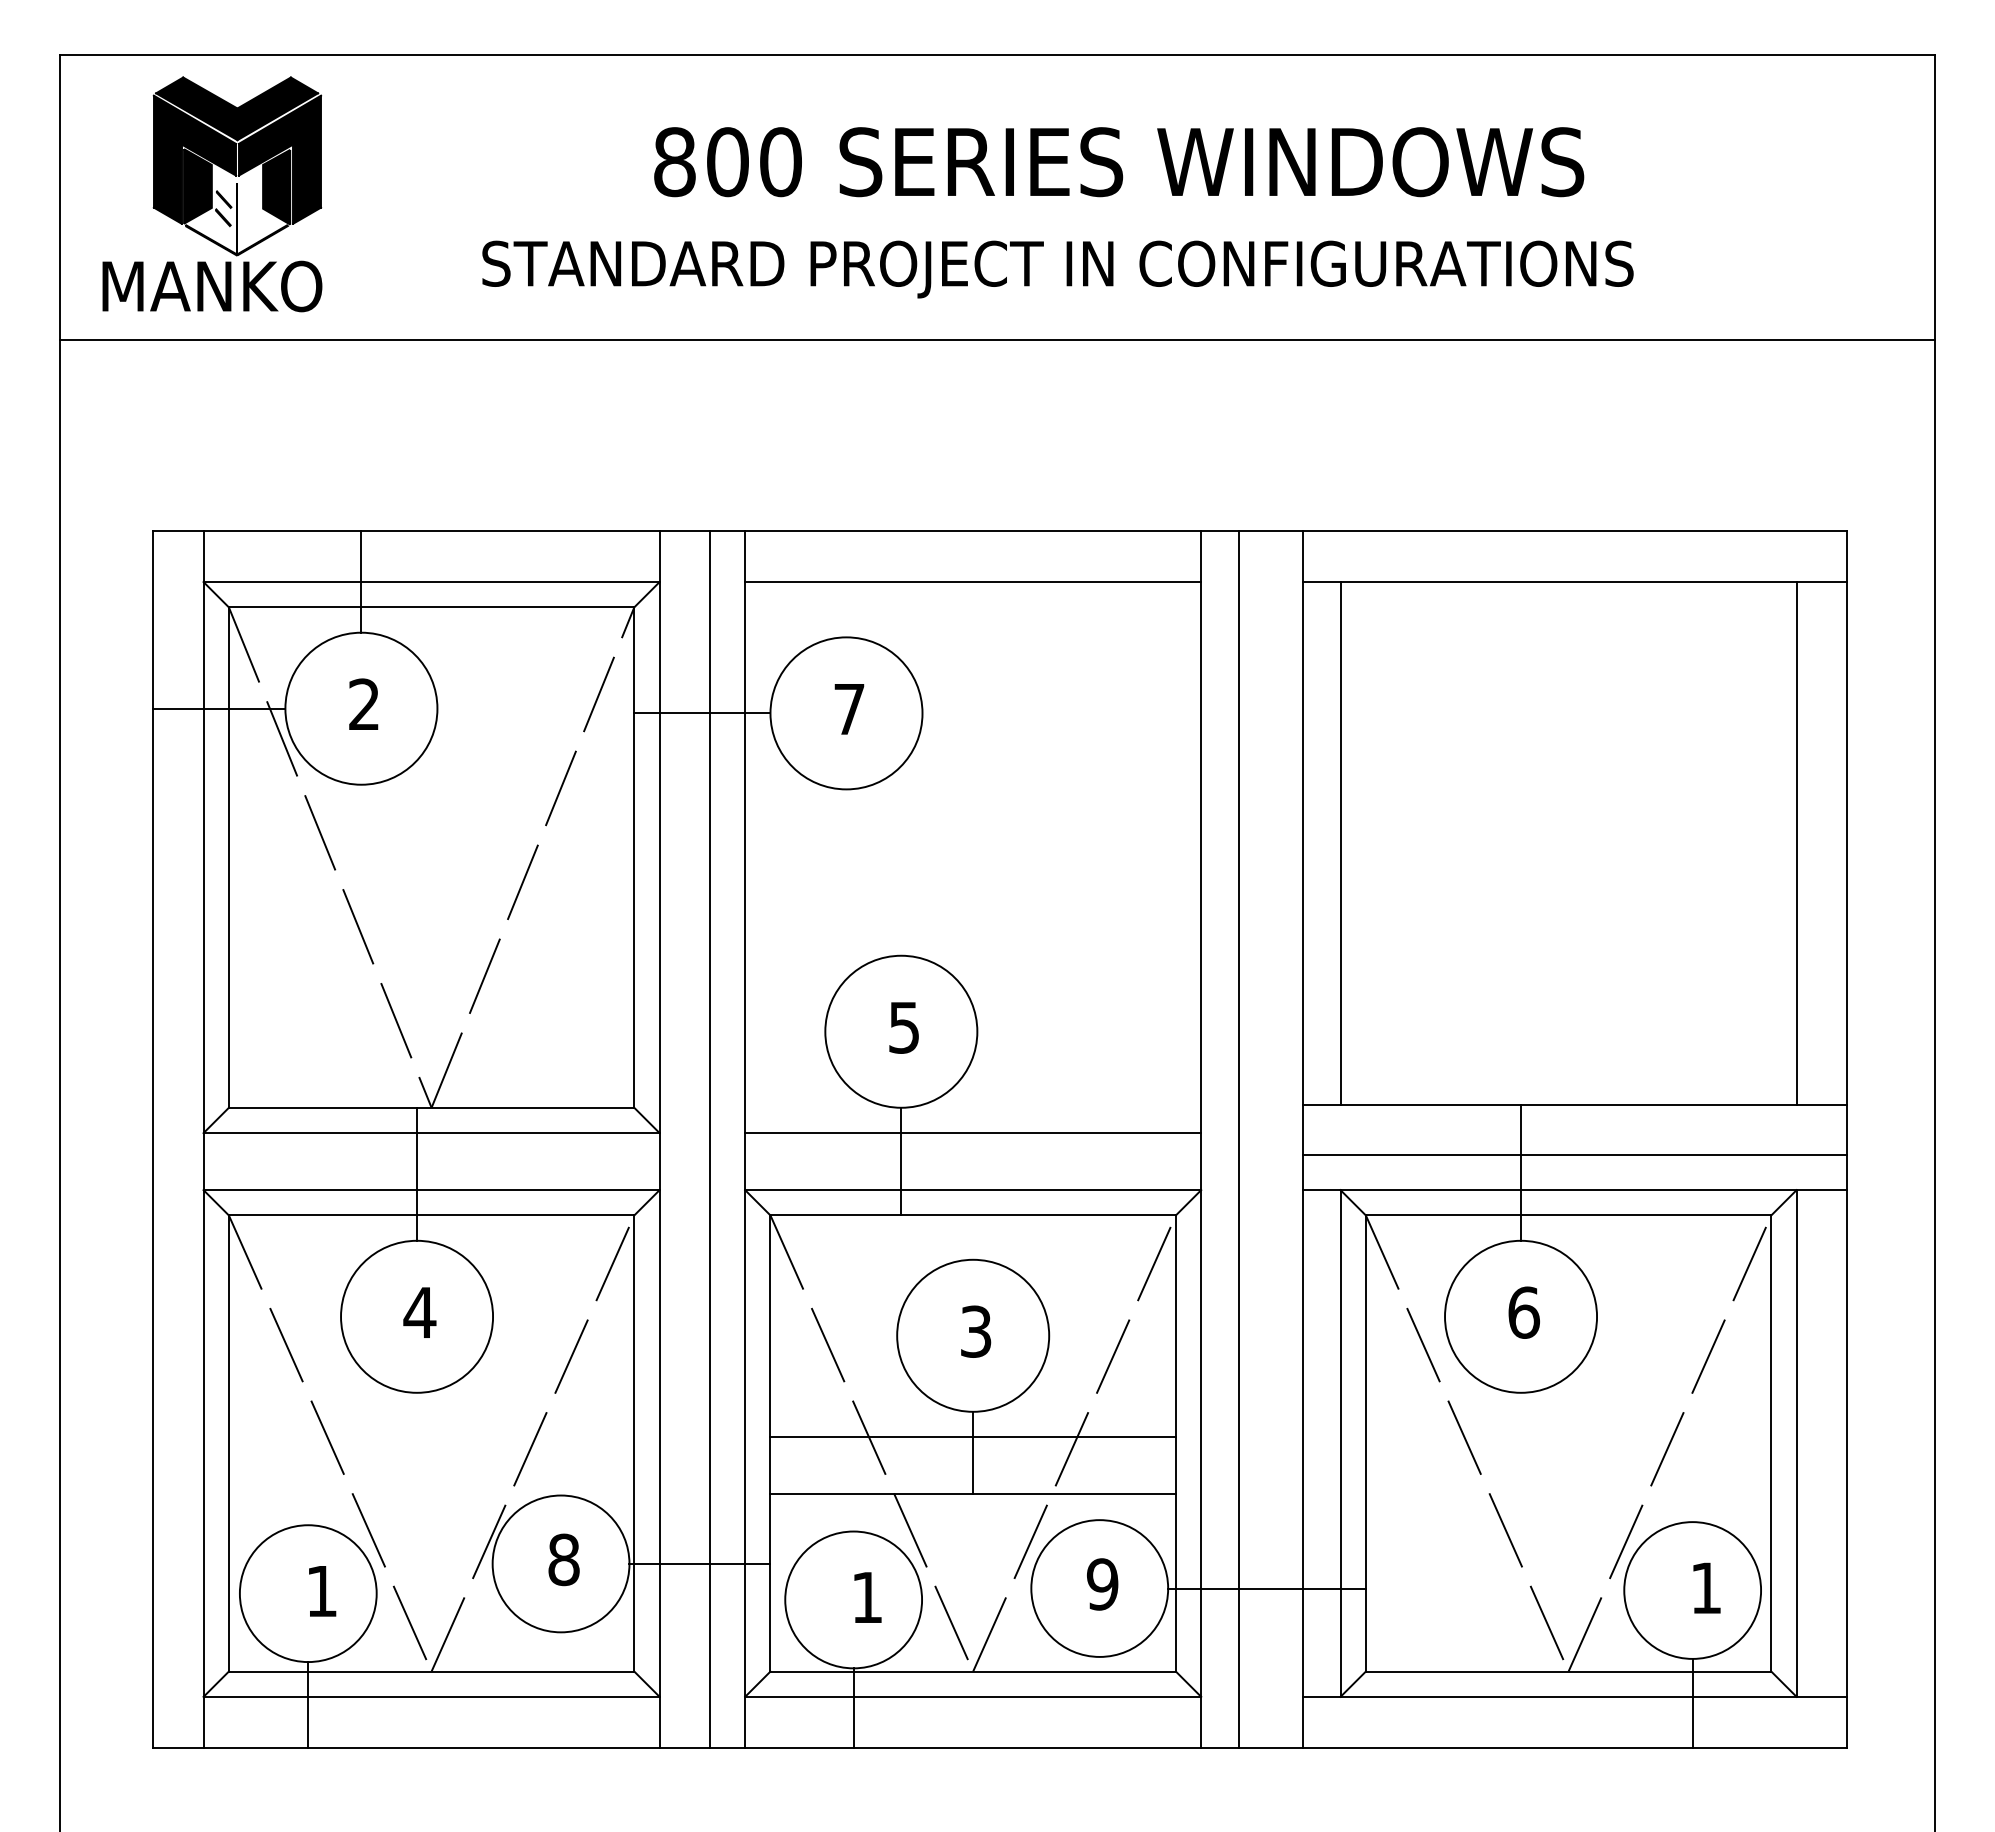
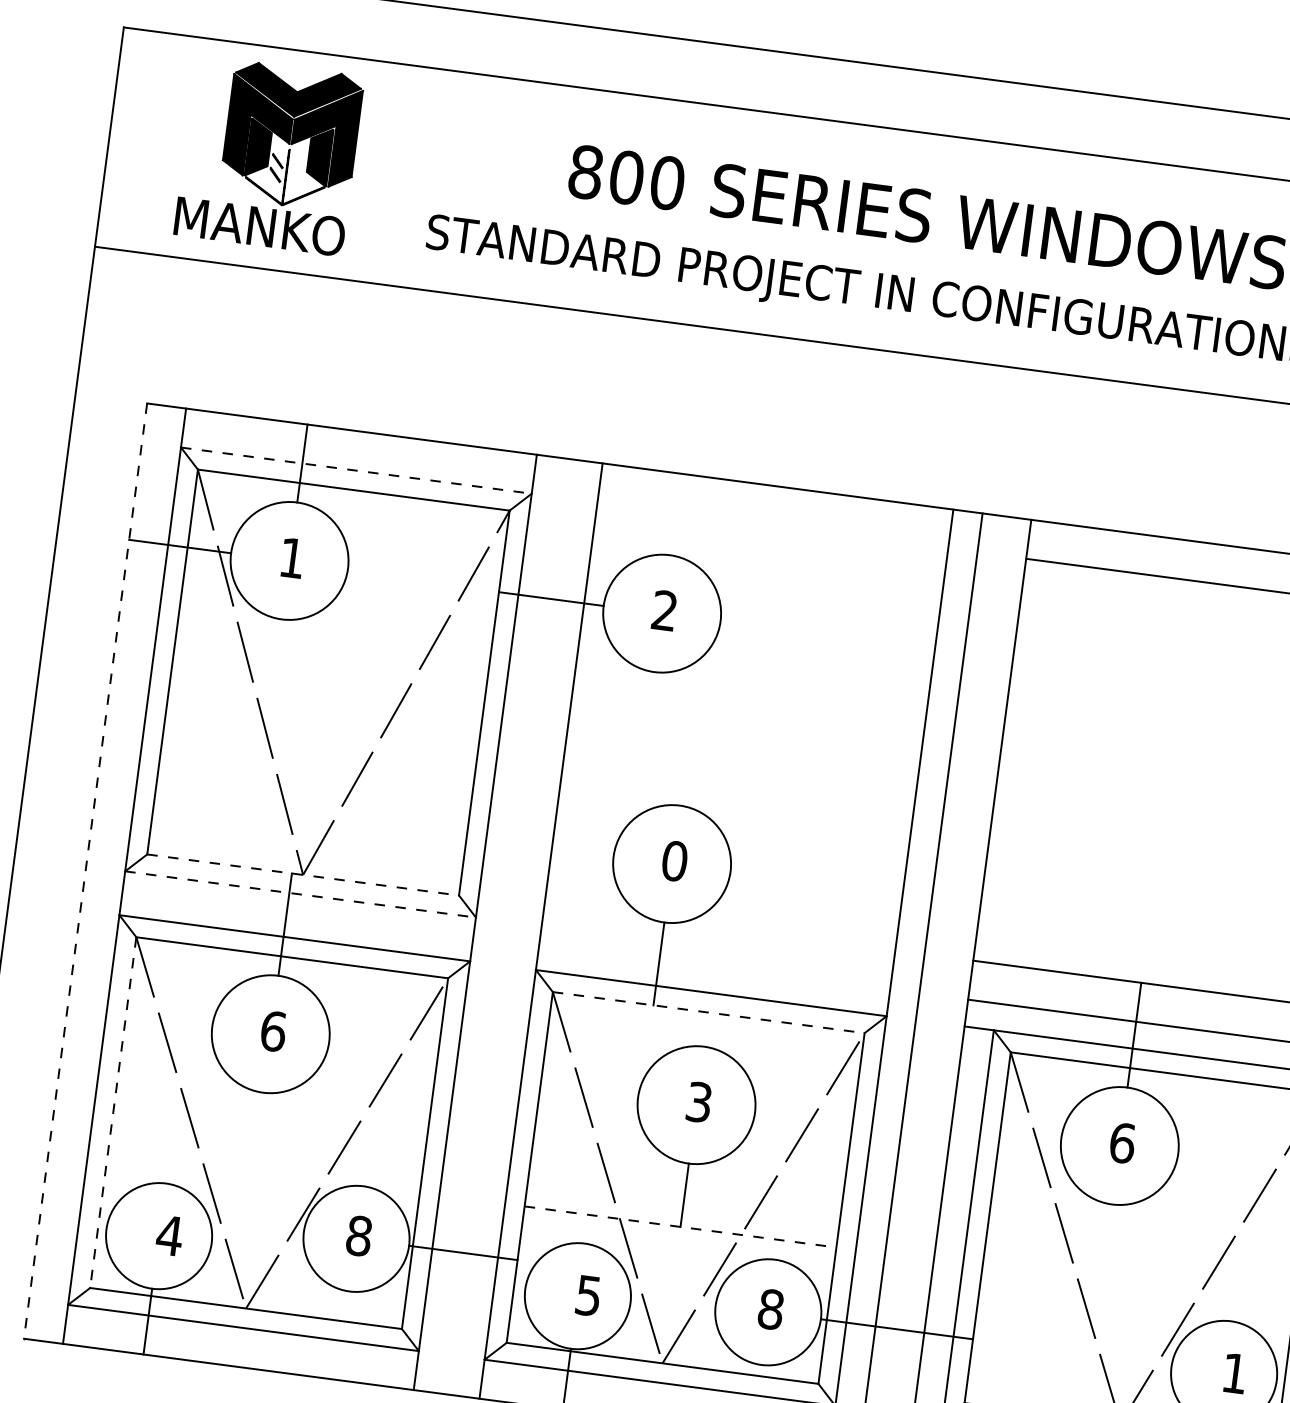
part: (212, 194) -> (269, 155), moved
line: (432, 582) -> (357, 471), solid -> dashed
line: (973, 582) -> (773, 525), removed
text: (363, 703) -> (291, 557), 2 -> 1
text: (849, 708) -> (664, 610), 7 -> 2
line: (1340, 843) -> (1028, 763), removed
text: (904, 1027) -> (674, 861), 5 -> 0
line: (431, 1107) -> (303, 874), solid -> dashed
line: (432, 1133) -> (301, 894), solid -> dashed
line: (973, 1133) -> (717, 949), removed
line: (152, 1139) -> (85, 871), solid -> dashed
line: (710, 1139) -> (514, 927), removed
line: (973, 1215) -> (708, 1012), solid -> dashed
text: (419, 1312) -> (273, 1031), 4 -> 6
line: (972, 1437) -> (685, 1183), removed
line: (228, 1443) -> (112, 1112), solid -> dashed
line: (973, 1494) -> (680, 1227), solid -> dashed
text: (1102, 1584) -> (770, 1309), 9 -> 8
text: (321, 1591) -> (169, 1235), 1 -> 4
text: (866, 1597) -> (588, 1295), 1 -> 5

